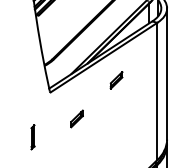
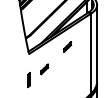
part: (32, 138) -> (28, 80), moved

